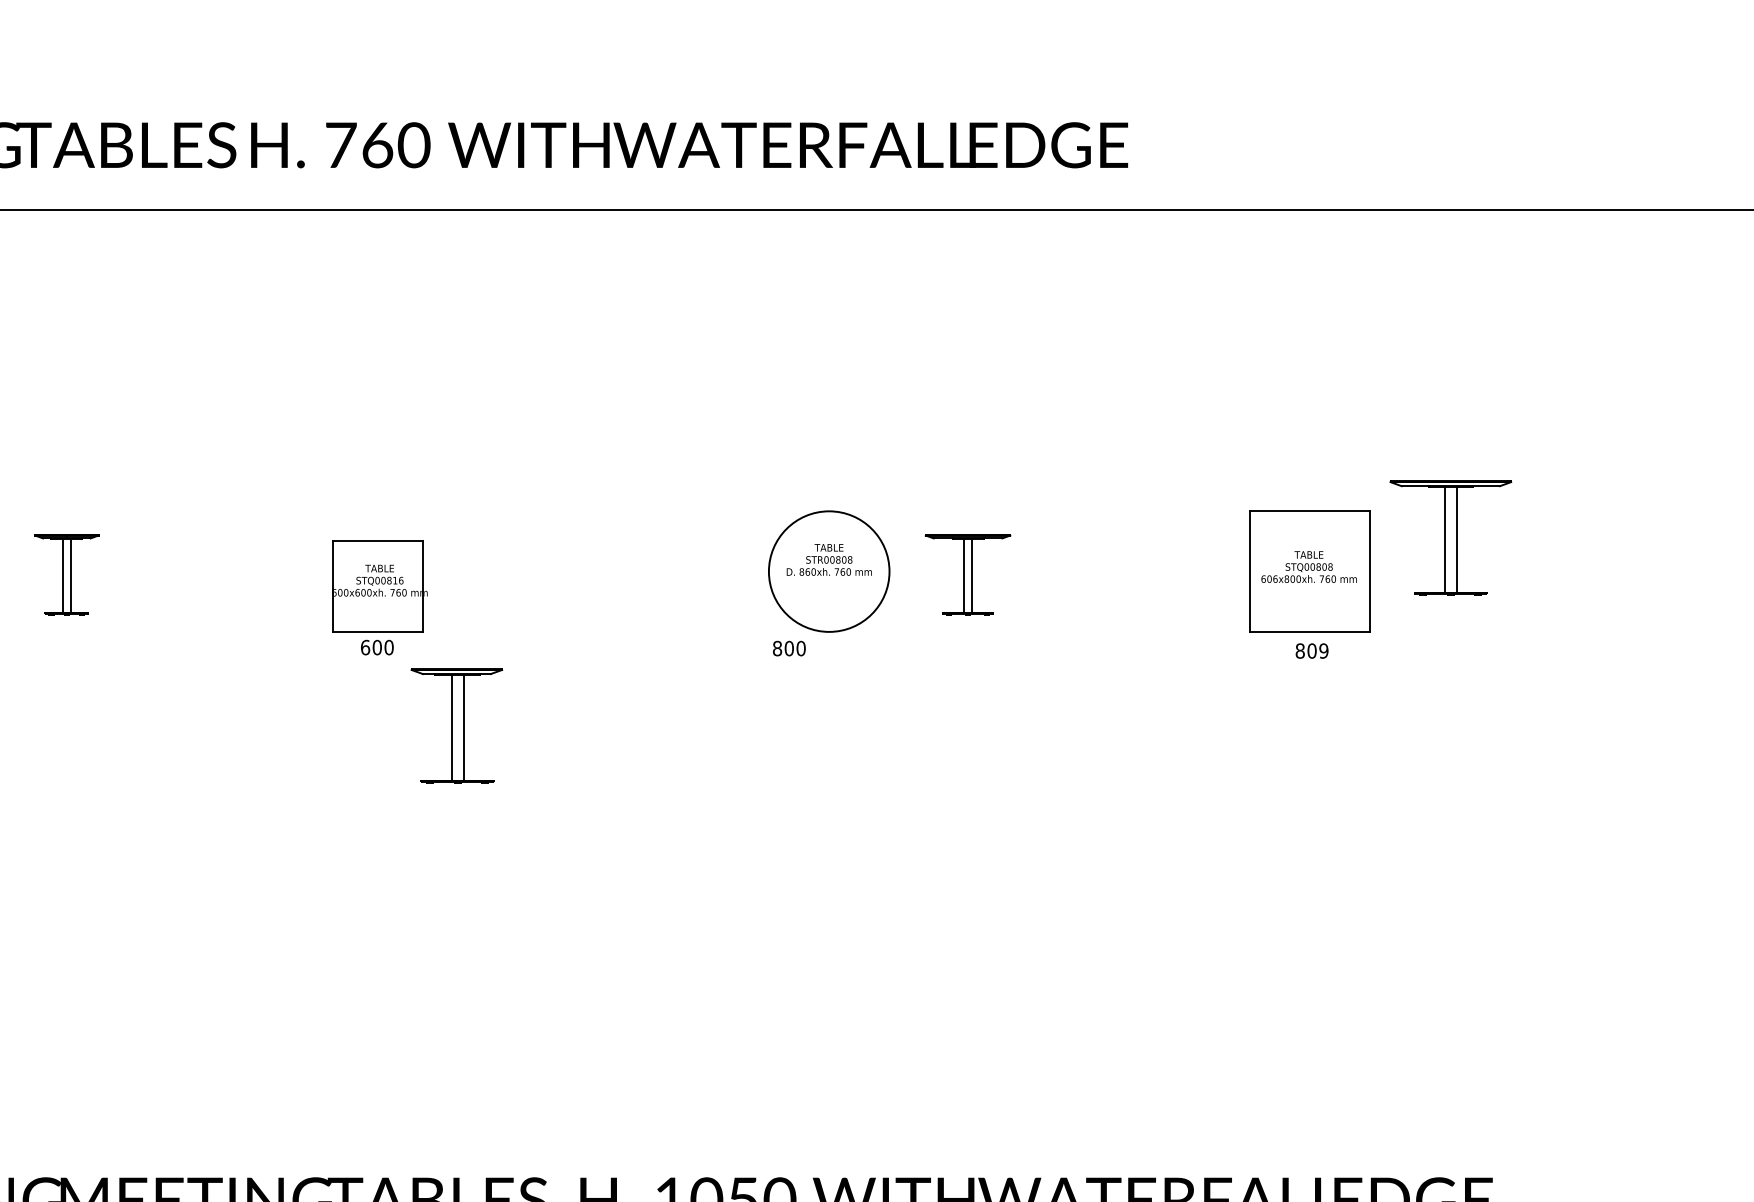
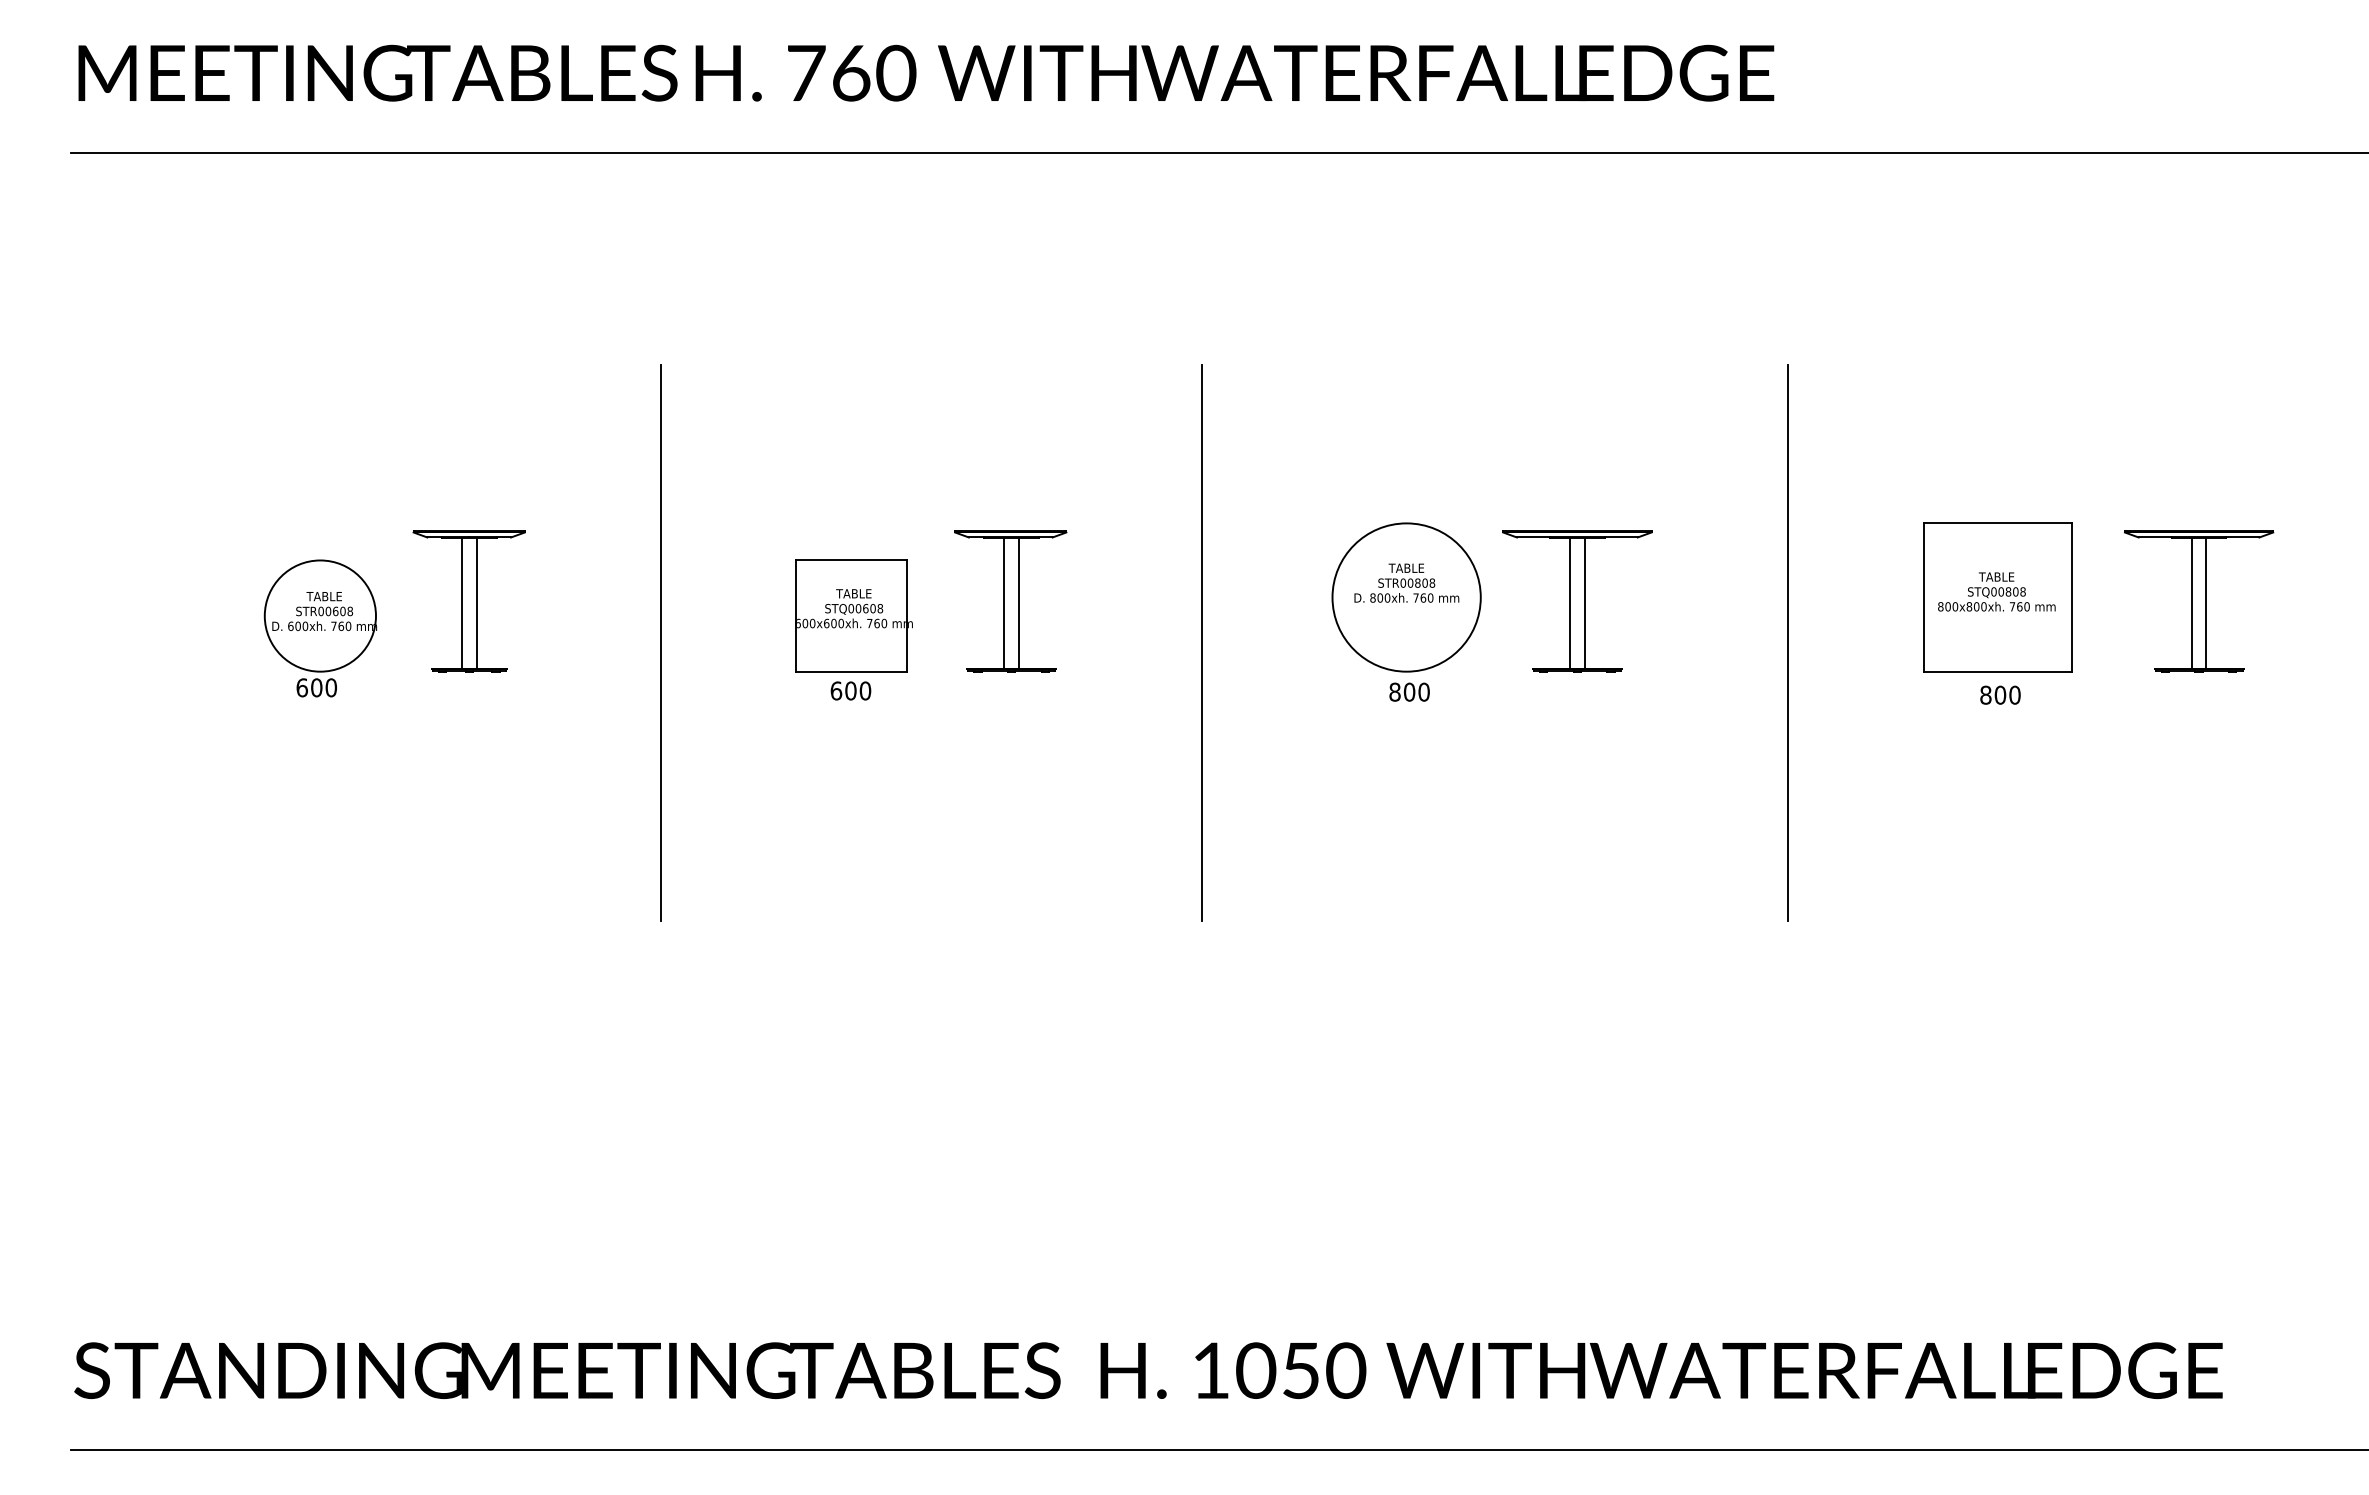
part: (1451, 538) -> (2199, 601), moved
text: (807, 571) -> (1380, 597), 860xh. -> 800xh.
part: (66, 574) -> (468, 601), size x1.43
part: (968, 574) -> (1577, 601), size x1.43
text: (1269, 578) -> (1948, 606), 606x800xh. -> 800x800xh.
text: (395, 580) -> (873, 608), STQ00816 -> STQ00608
line: (222, 608) -> (660, 642), added
line: (663, 608) -> (1202, 642), added
line: (1138, 608) -> (1787, 642), added
text: (789, 648) -> (1409, 691), moved
text: (1323, 651) -> (2014, 695), 809 -> 800
part: (456, 726) -> (1010, 601), moved

